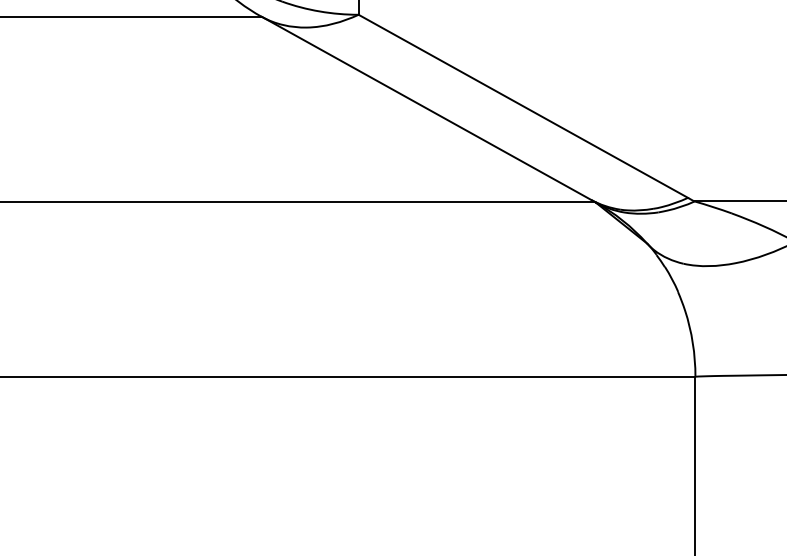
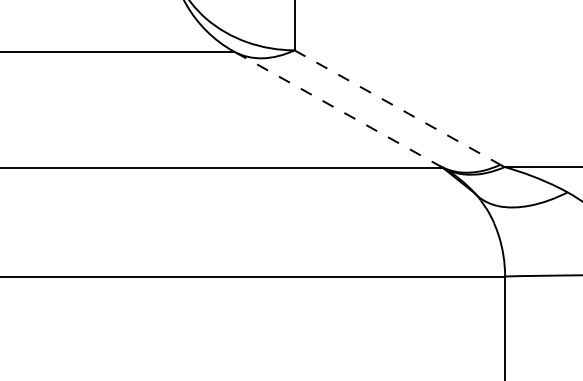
line: (523, 106) -> (397, 107), solid -> dashed
line: (427, 109) -> (337, 109), solid -> dashed

